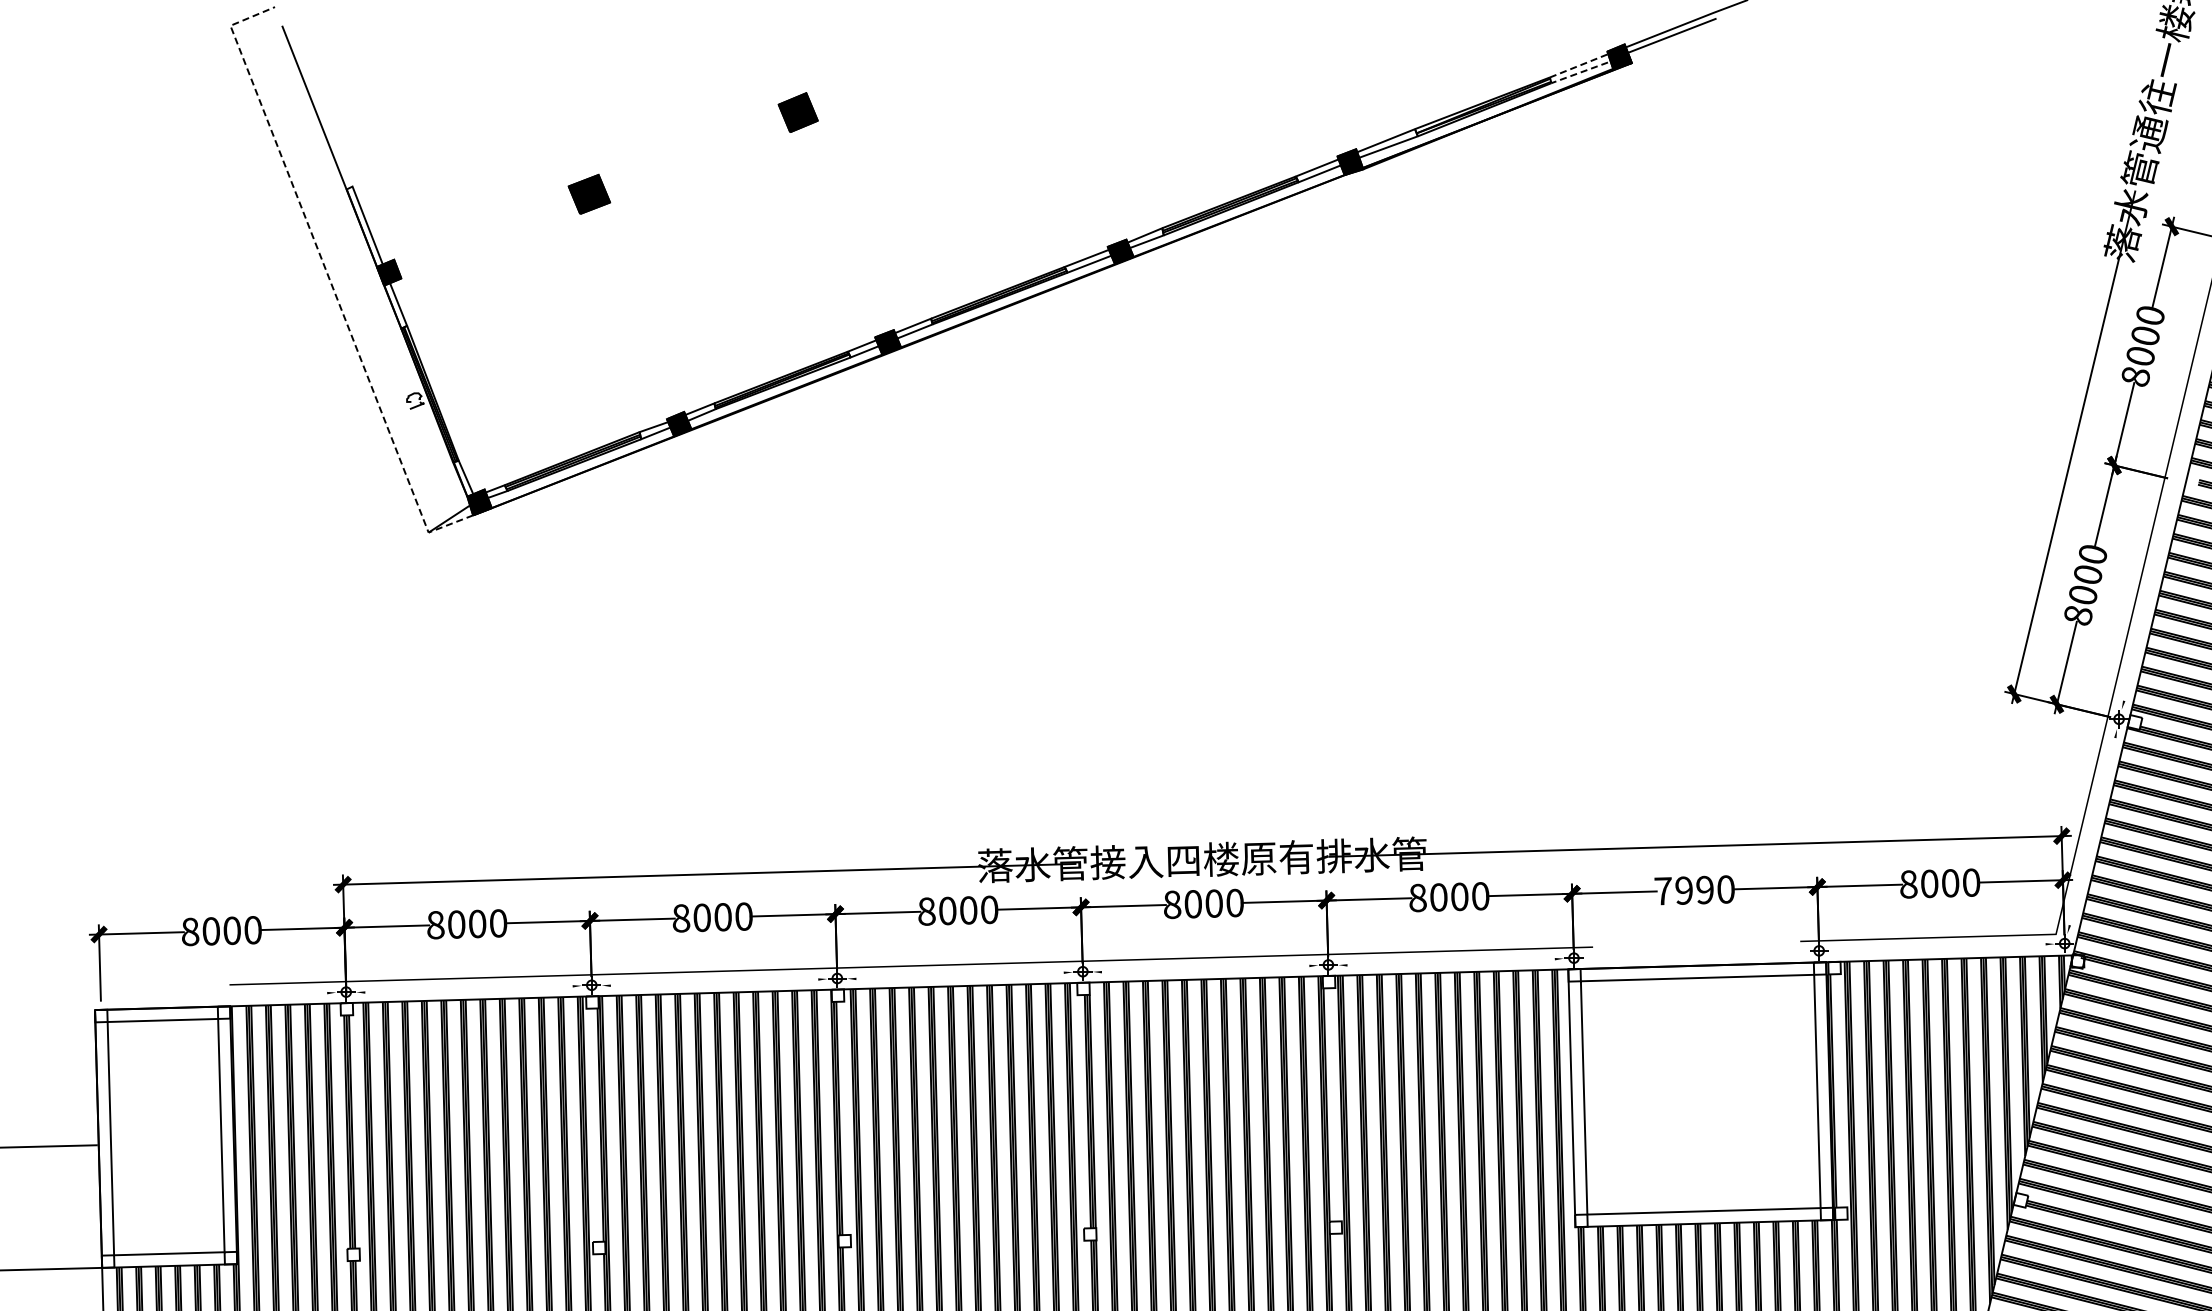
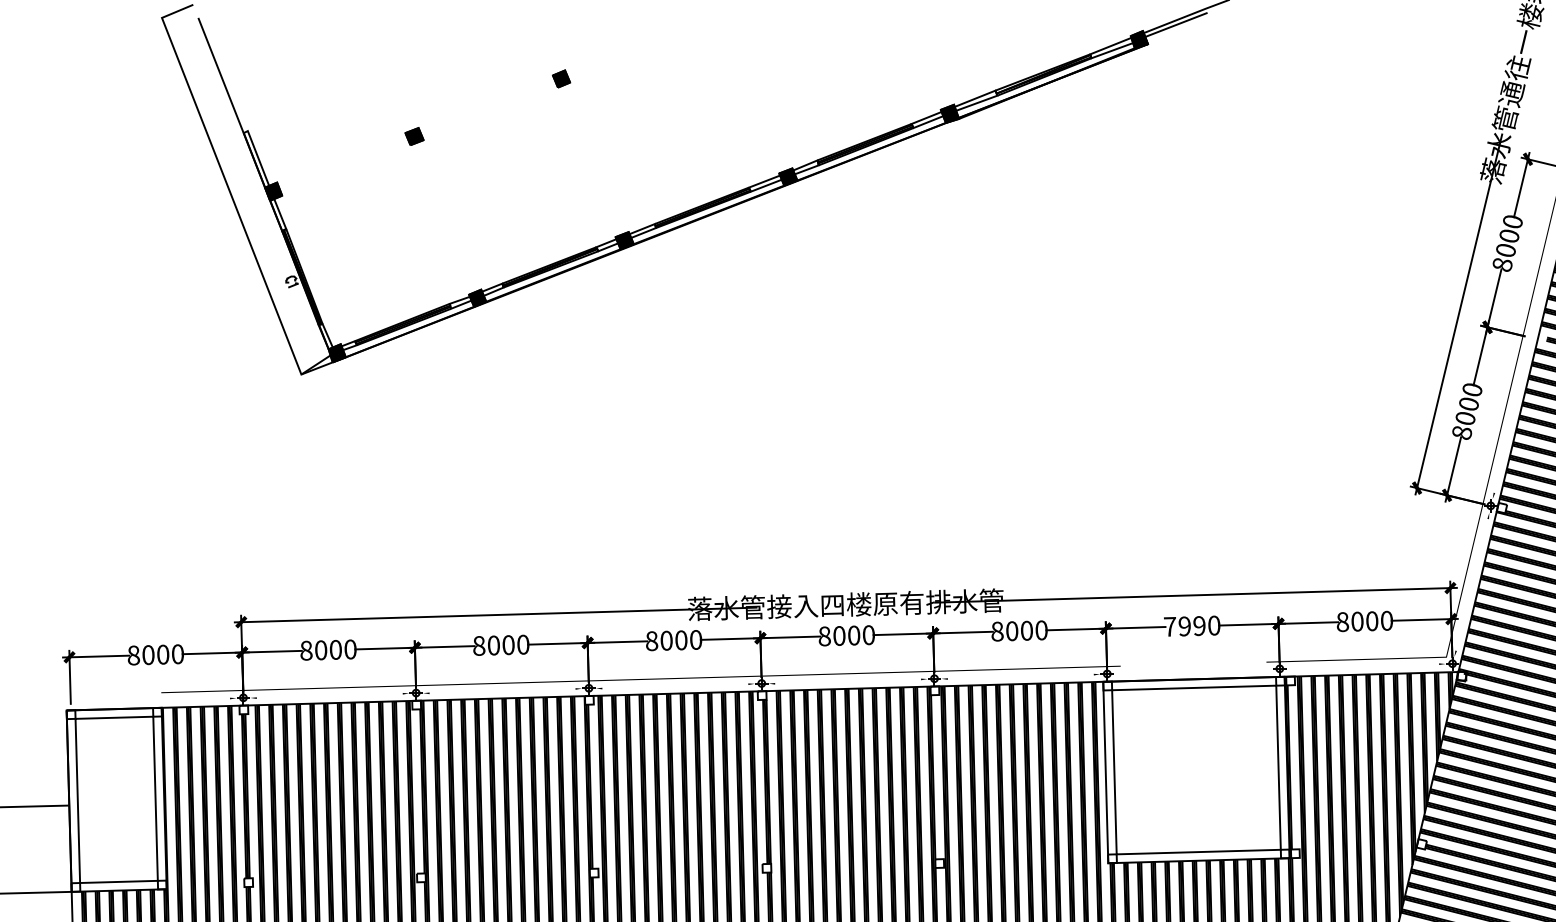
line: (1550, 81) -> (1090, 57), dashed -> solid
part: (798, 112) -> (561, 78), size x0.62
part: (589, 194) -> (414, 136), size x0.62
line: (329, 278) -> (231, 195), dashed -> solid

